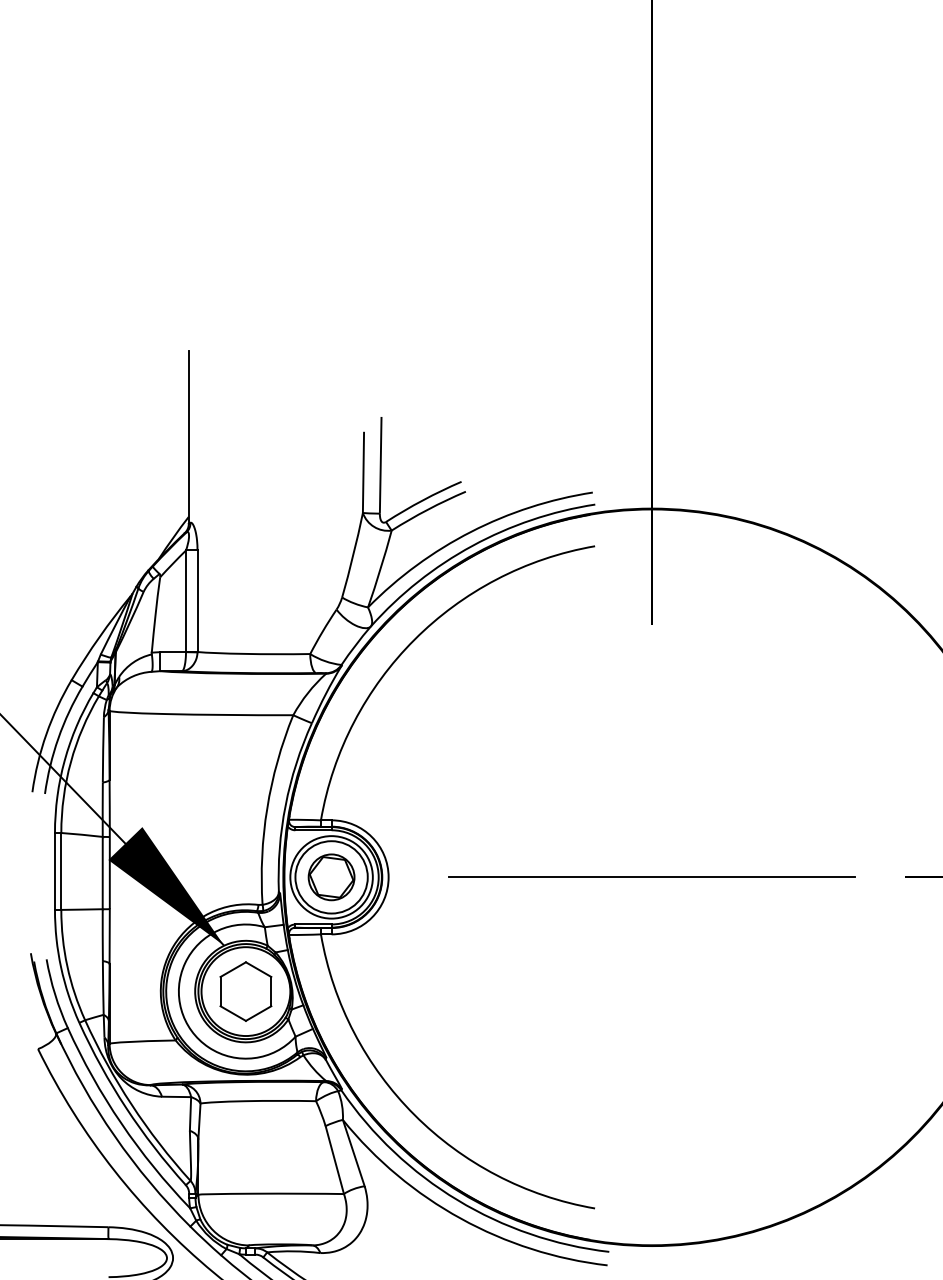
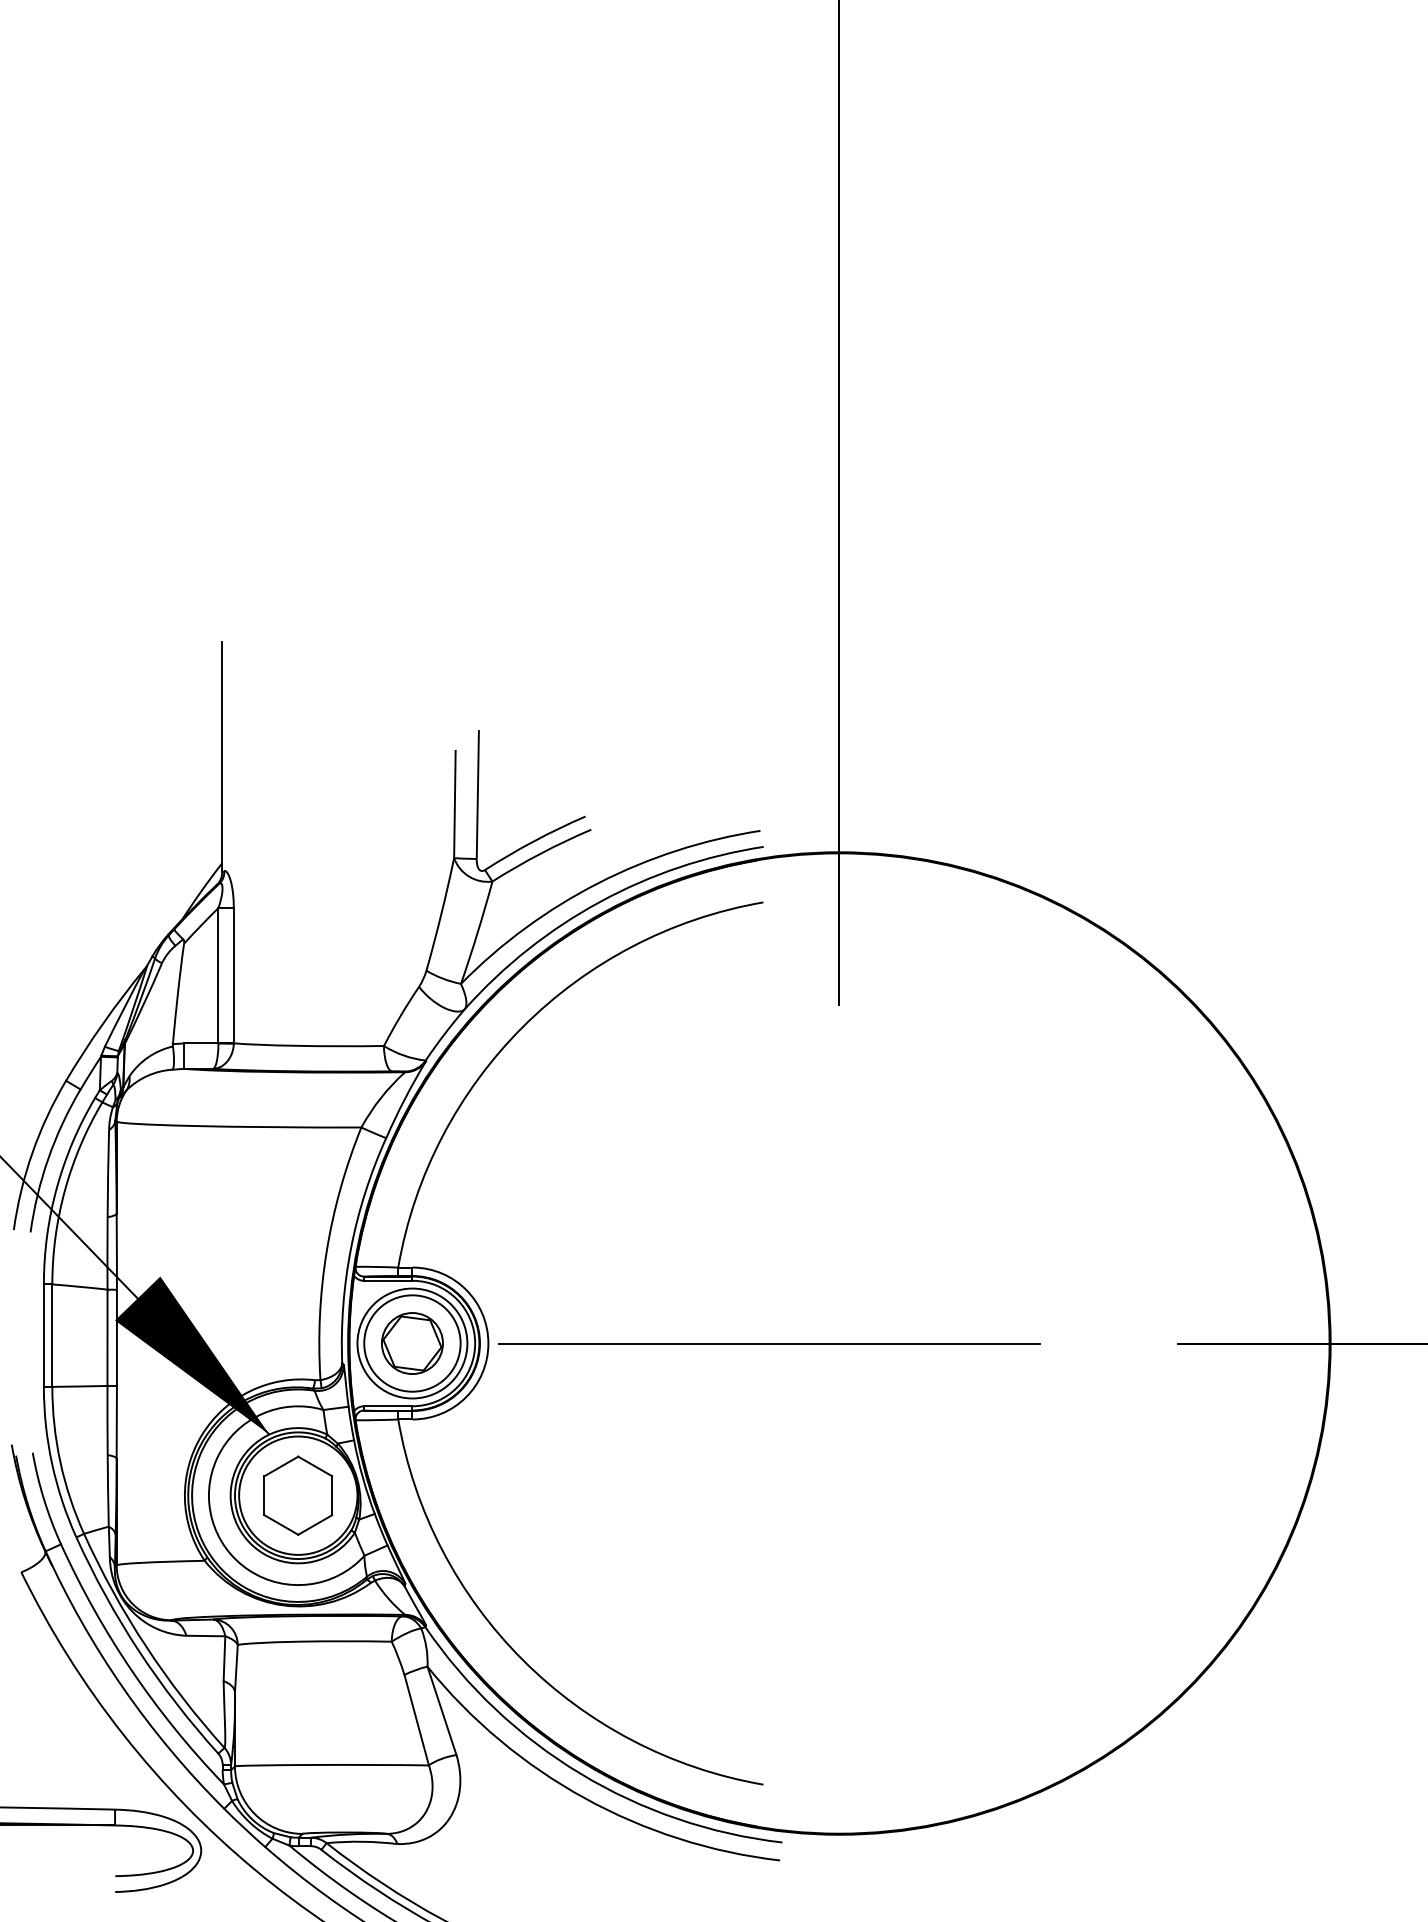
line: (652, 877) -> (769, 1343), moved

